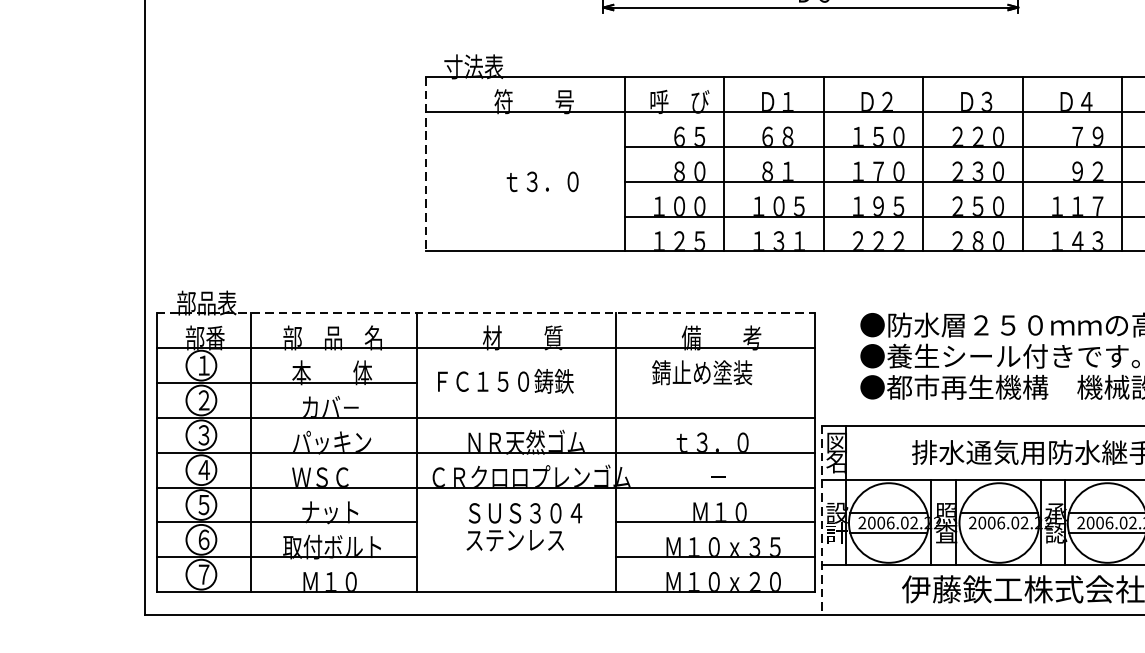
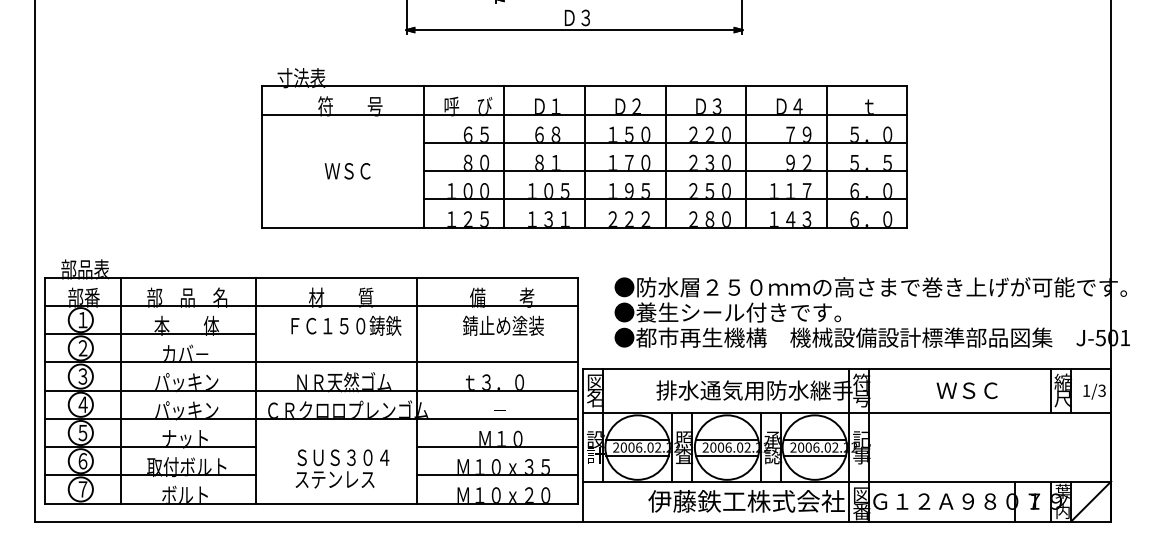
line: (425, 164) -> (262, 157), dashed -> solid
text: (540, 182) -> (355, 171), ｔ３．０ -> ＷＳＣ
line: (486, 313) -> (311, 277), dashed -> solid
text: (702, 372) -> (503, 325), moved
text: (505, 380) -> (346, 325), moved
text: (331, 477) -> (186, 410), ＷＳＣ -> パッキン
line: (821, 520) -> (583, 445), dashed -> solid
text: (524, 526) -> (342, 468), moved
line: (998, 532) -> (726, 455), added
text: (329, 579) -> (184, 493), Ｍ１０ -> ボルト

